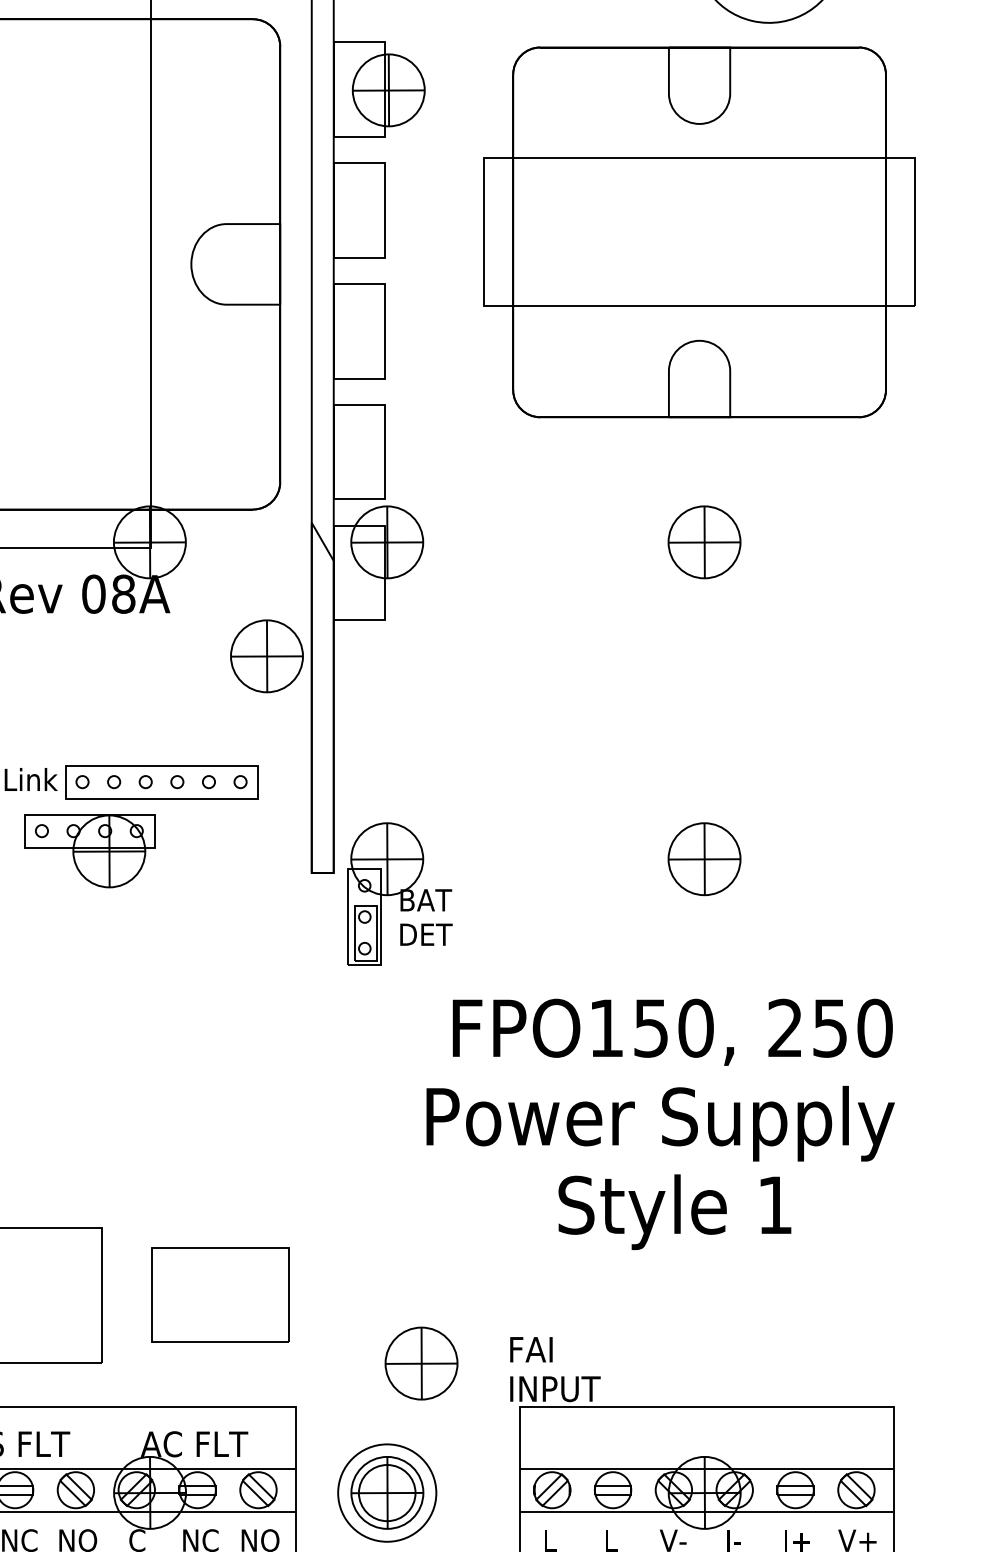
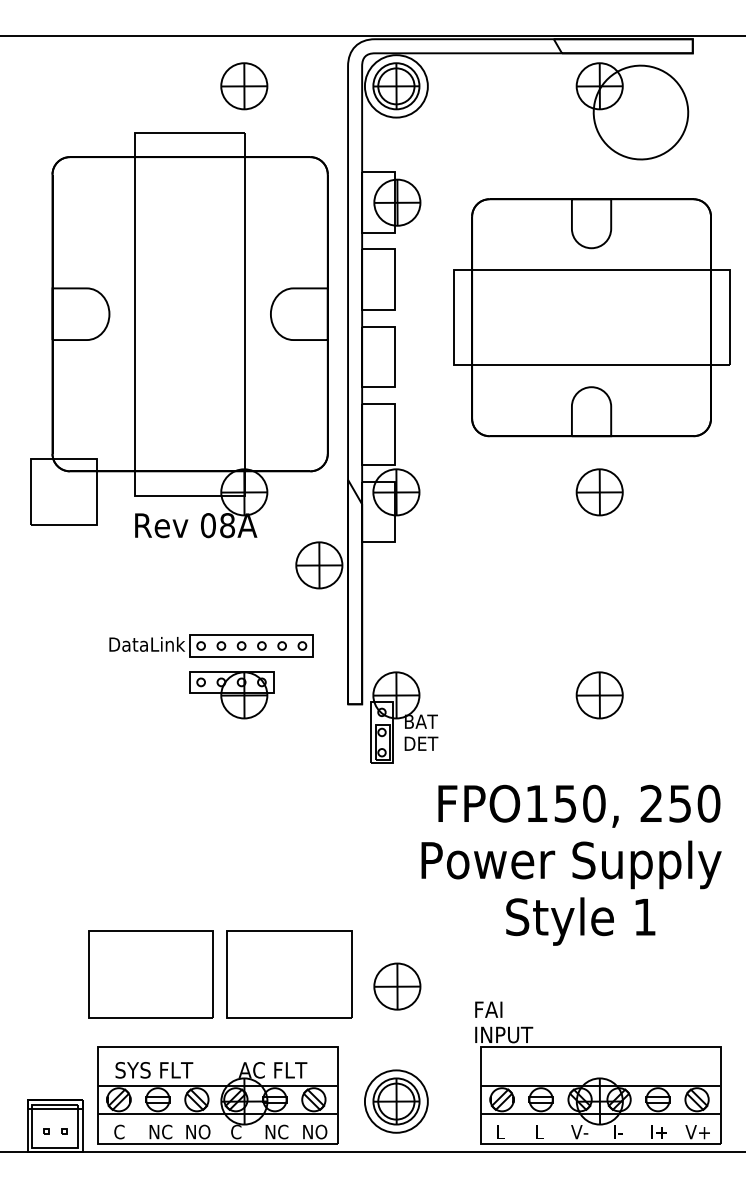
part: (699, 232) -> (591, 317), moved
part: (89, 851) -> (231, 695), moved
part: (220, 1294) -> (289, 974), size x1.43
part: (421, 1363) -> (397, 986), moved

